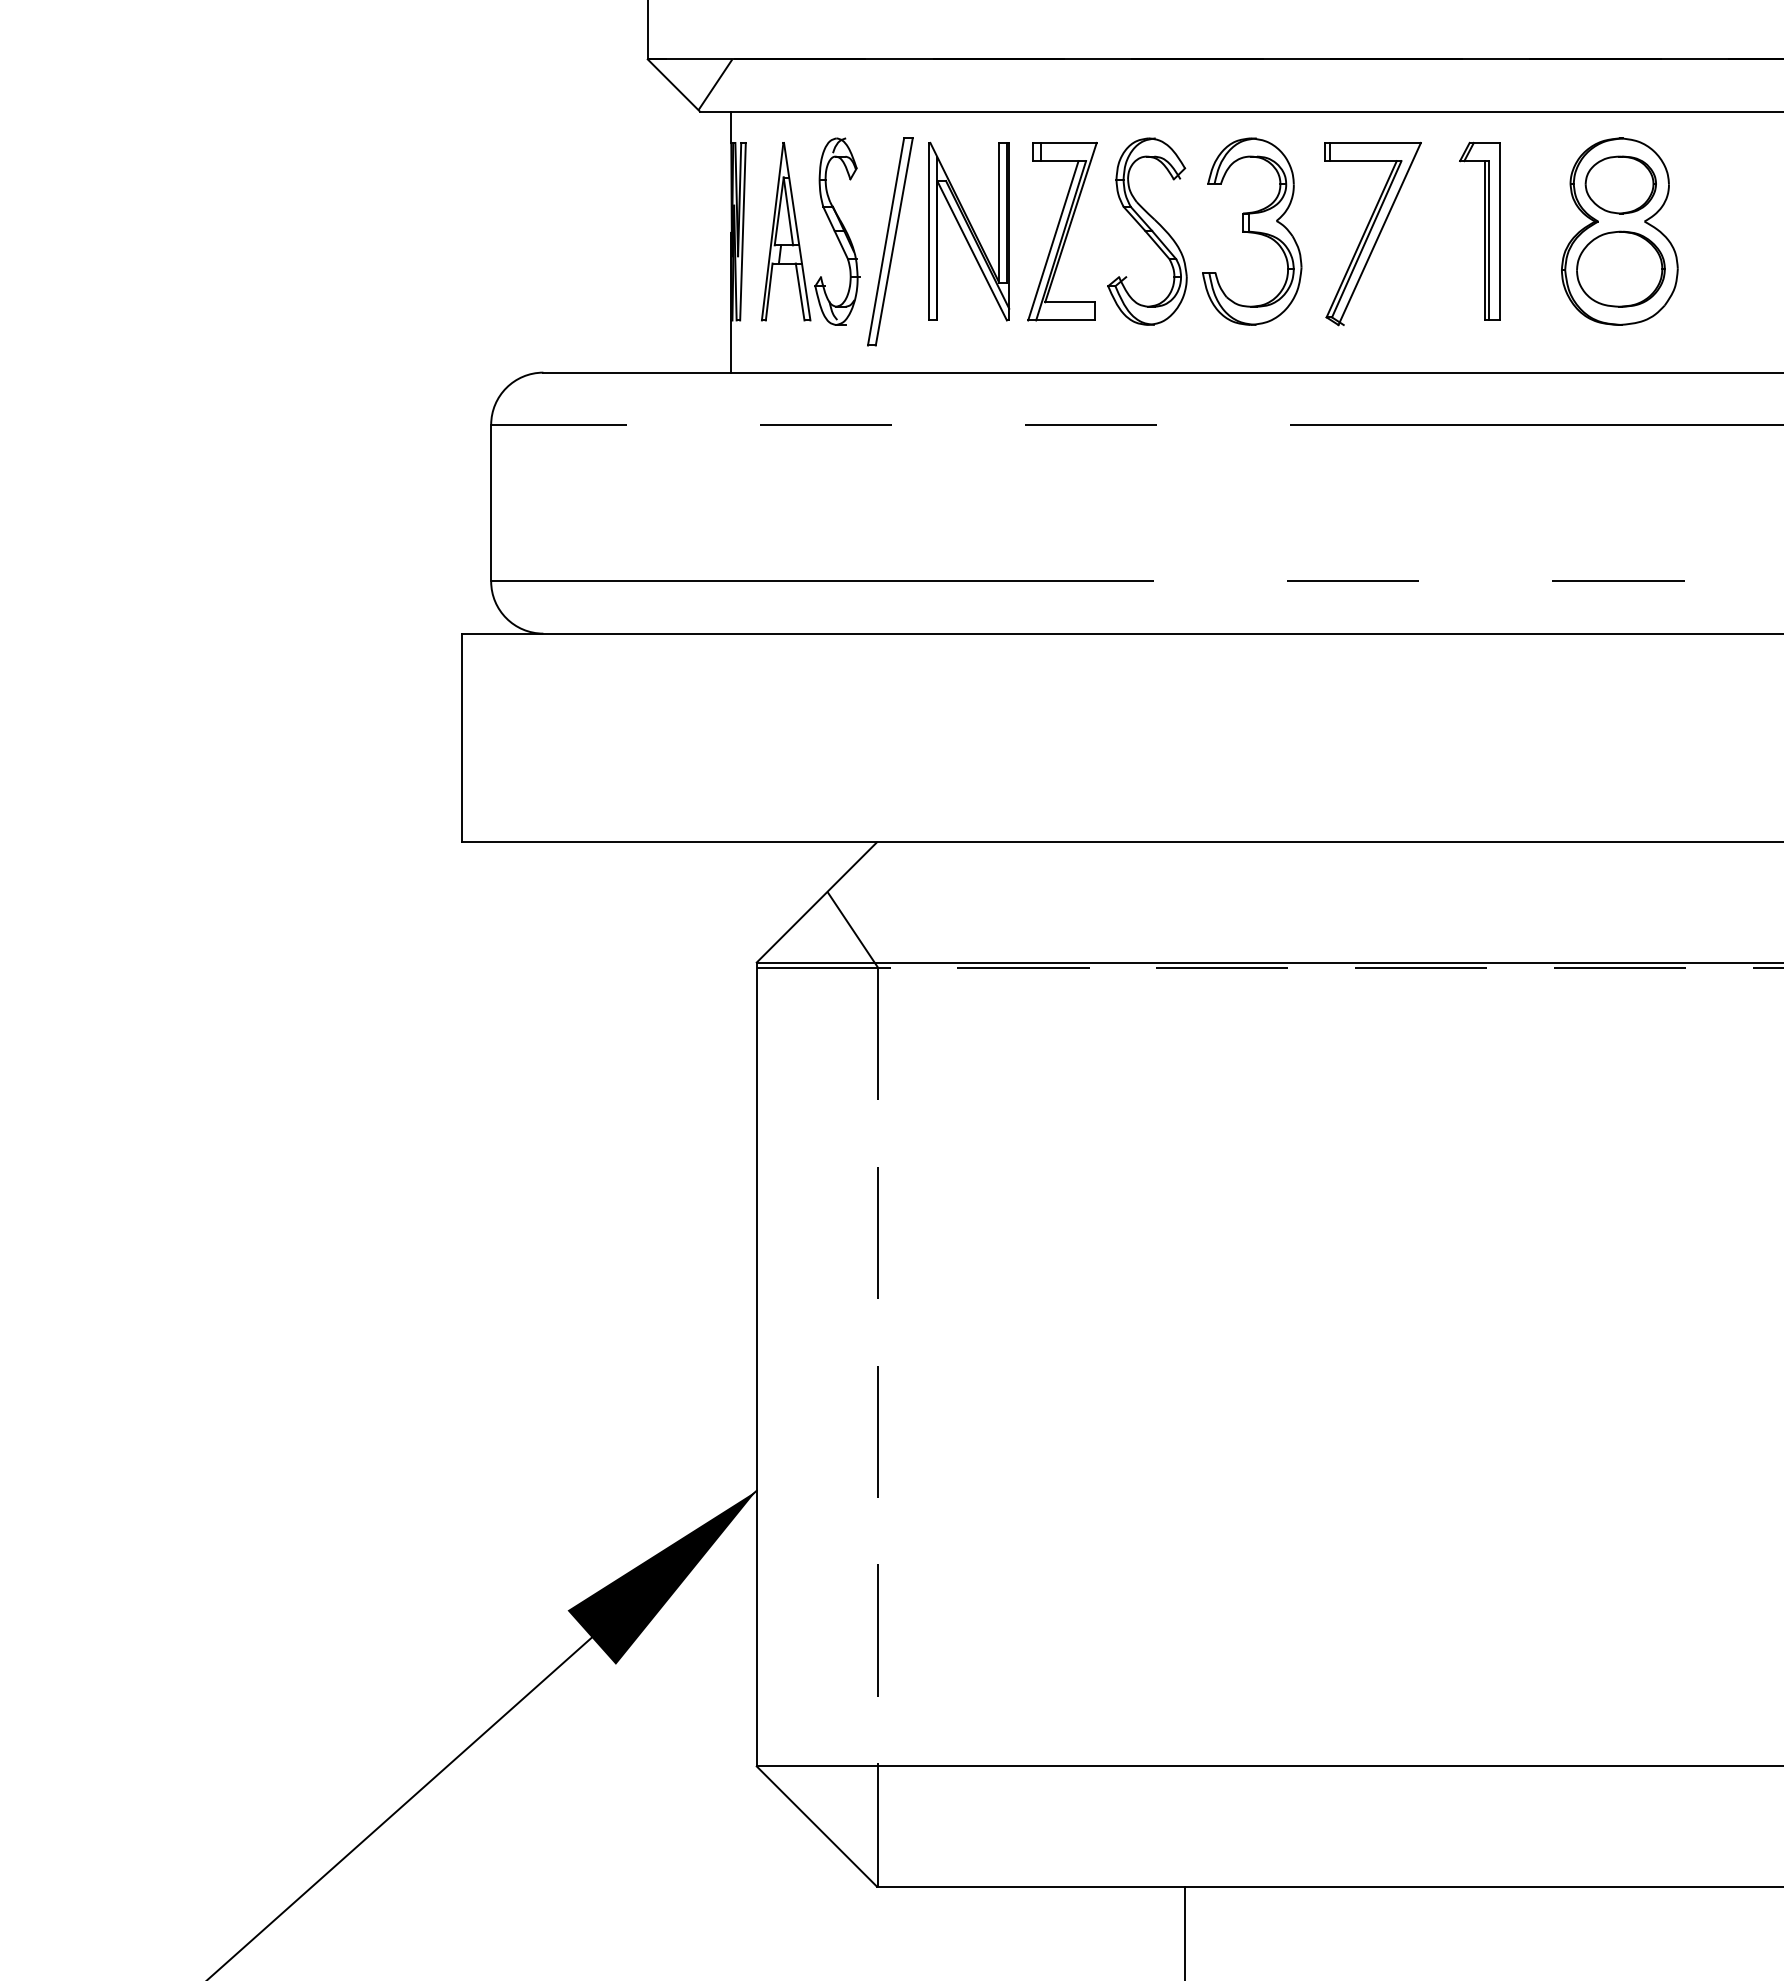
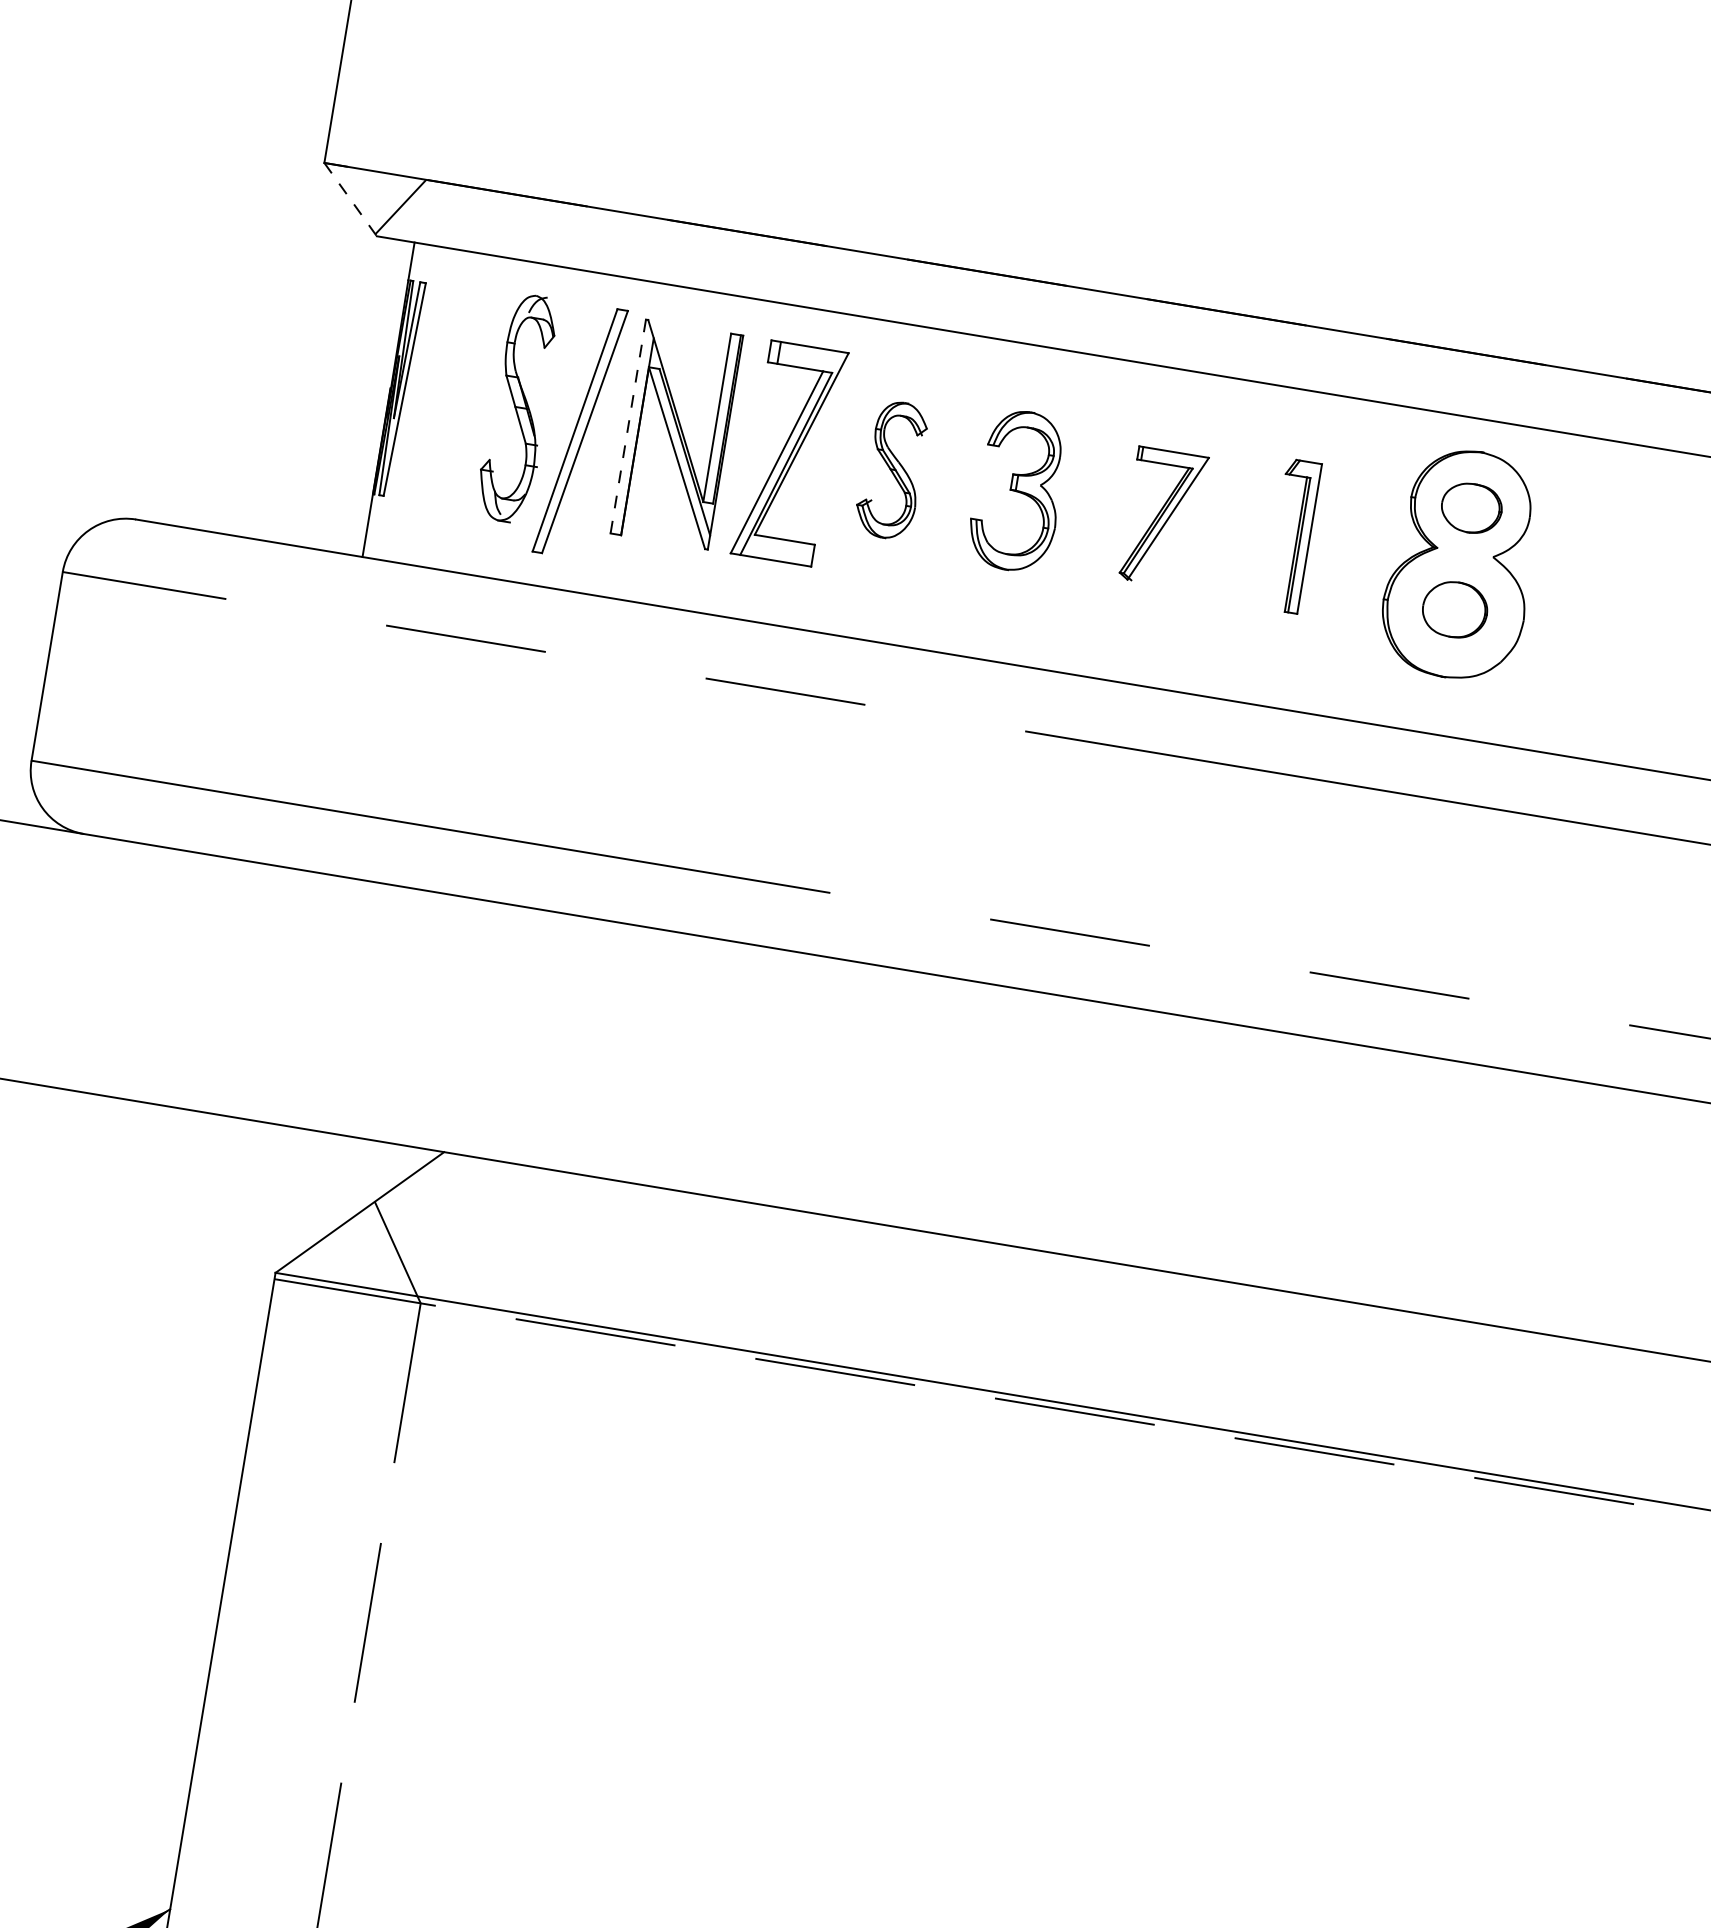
line: (673, 85) -> (350, 199), solid -> dashed
part: (1620, 184) -> (1471, 507), size x0.7
part: (1479, 230) -> (1292, 534), size x0.7
part: (786, 231) -> (457, 397), removed
line: (928, 231) -> (628, 426), solid -> dashed
part: (1147, 231) -> (892, 469), size x0.6
part: (1252, 231) -> (1018, 490), size x0.7
part: (1372, 233) -> (1162, 517), size x0.6
part: (1620, 268) -> (1454, 608), size x0.6

